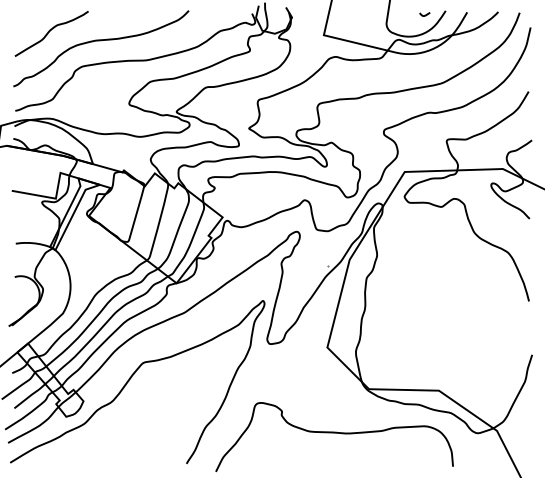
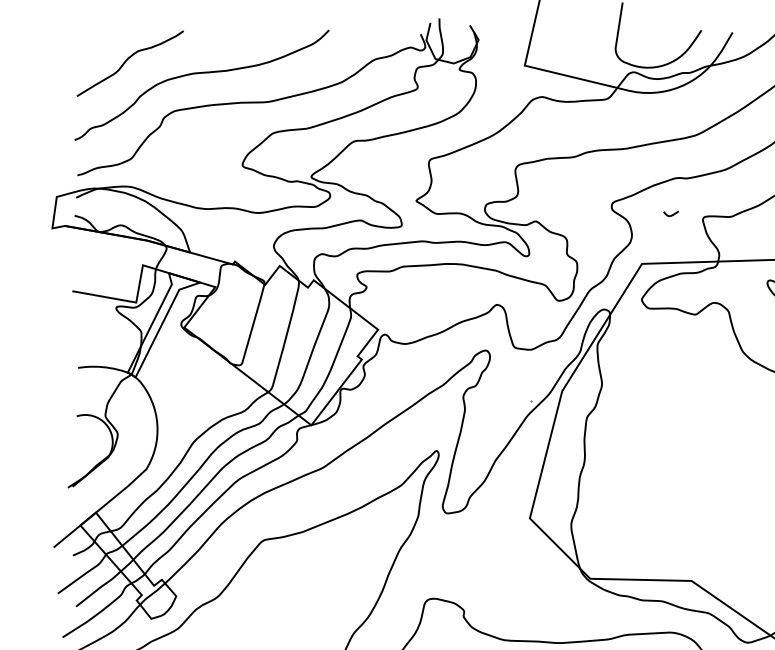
curve: (425, 14) -> (672, 213), moved

